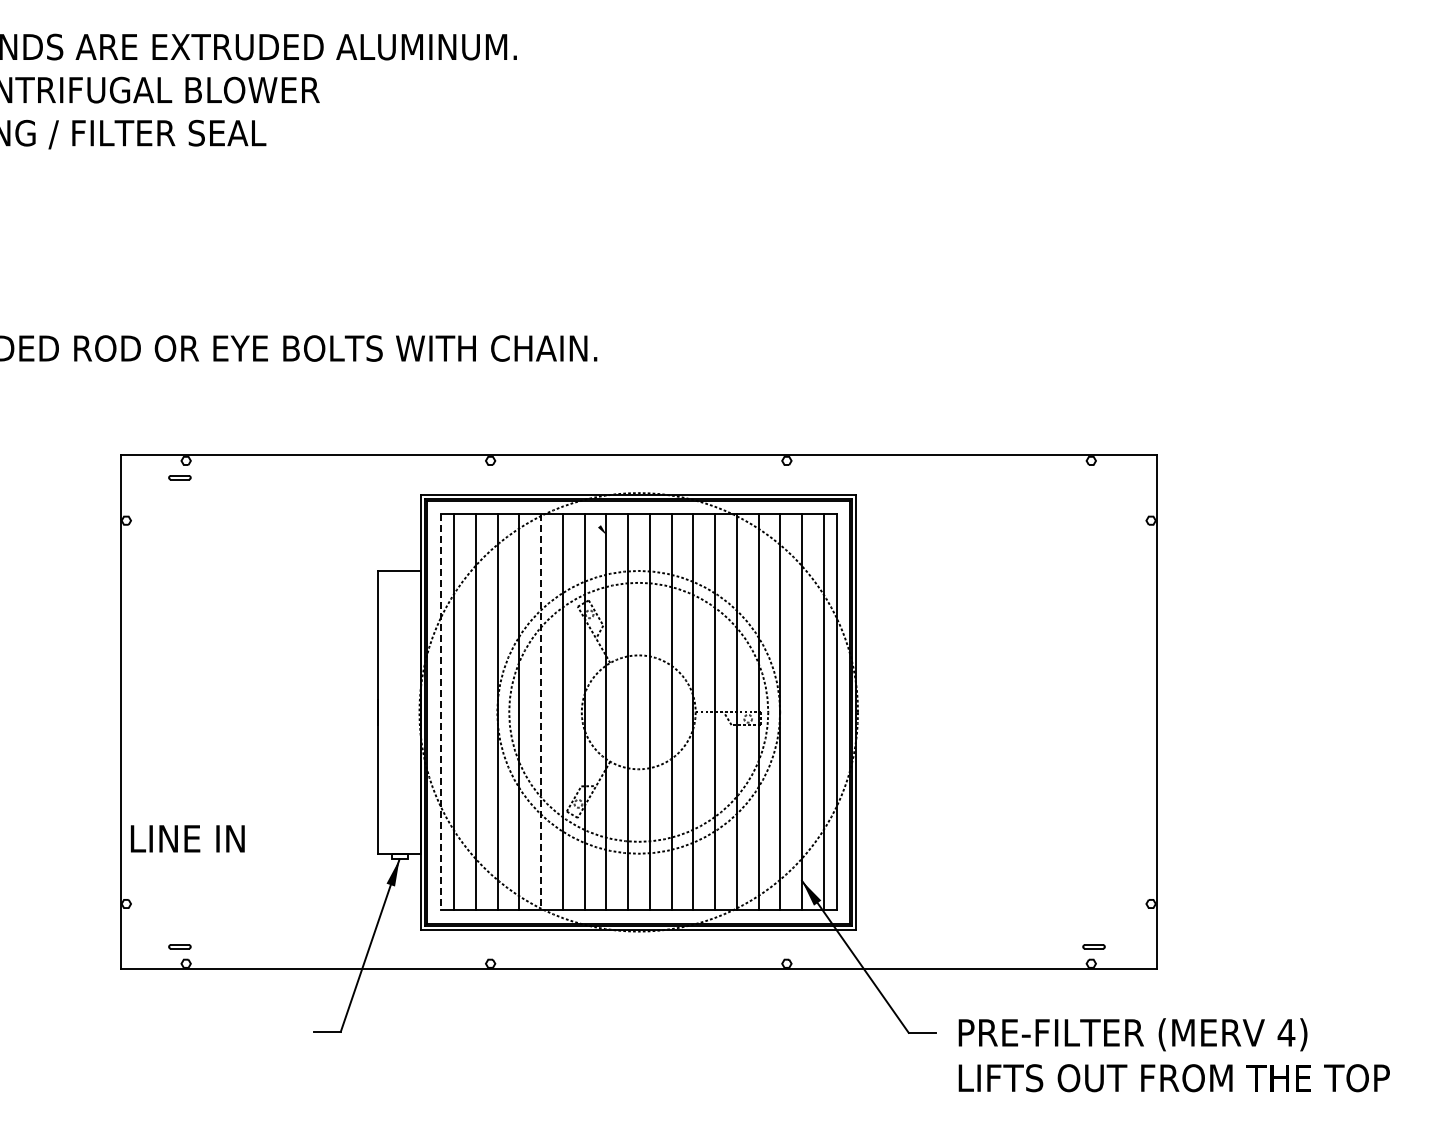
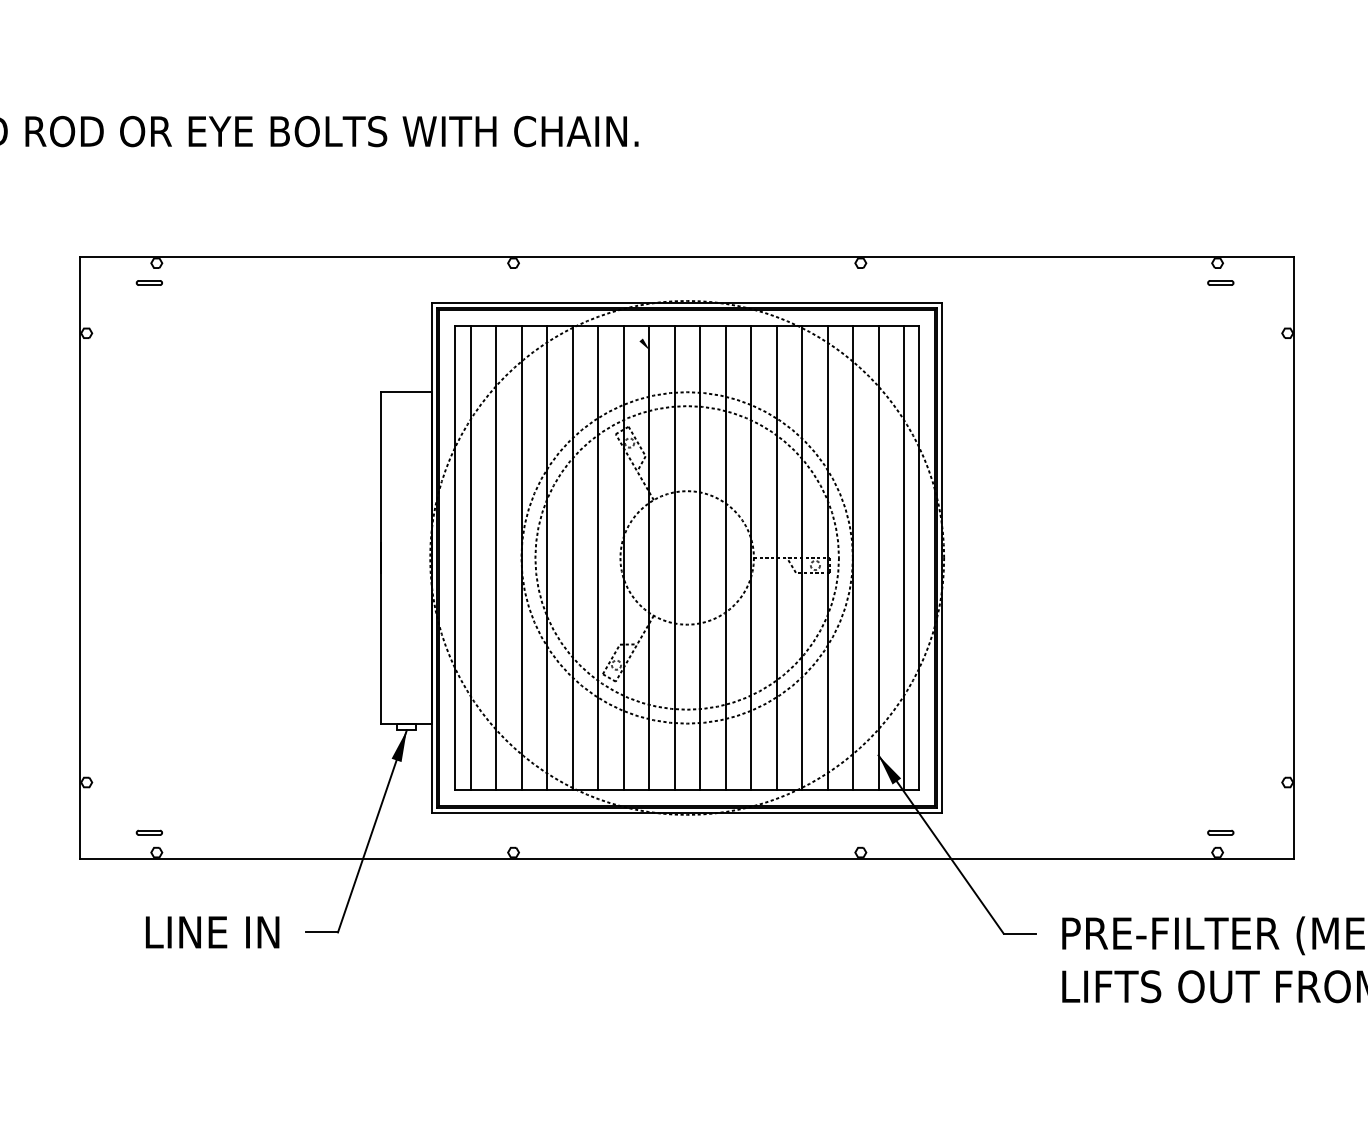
part: (1093, 477) -> (1220, 282), added
line: (440, 712) -> (454, 558), dashed -> solid
line: (541, 712) -> (573, 558), dashed -> solid
text: (187, 838) -> (212, 931), moved

